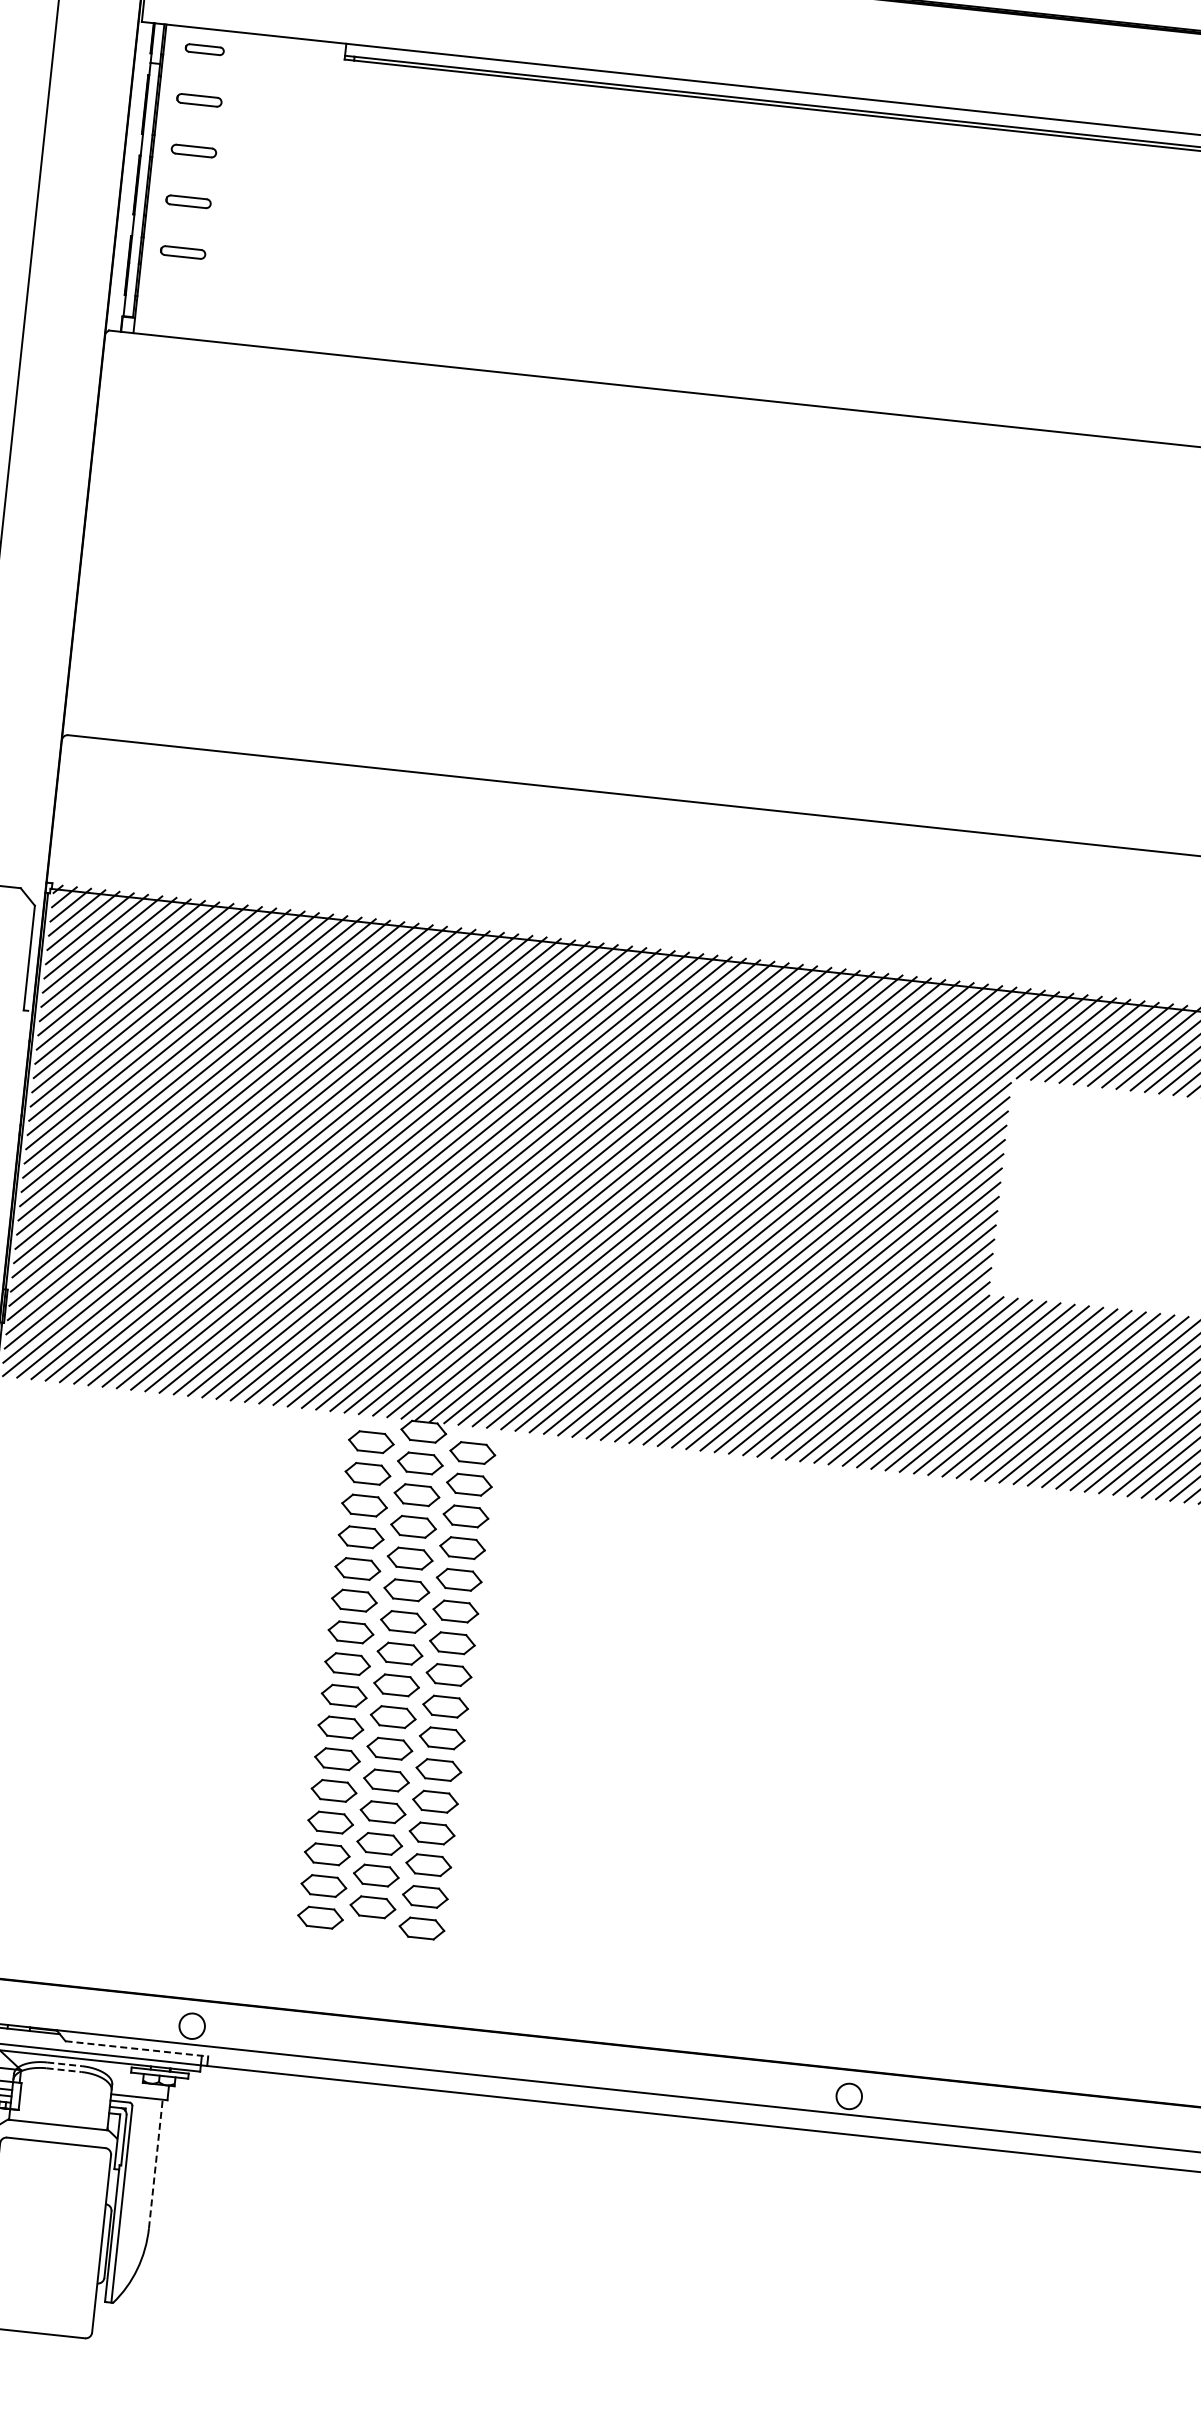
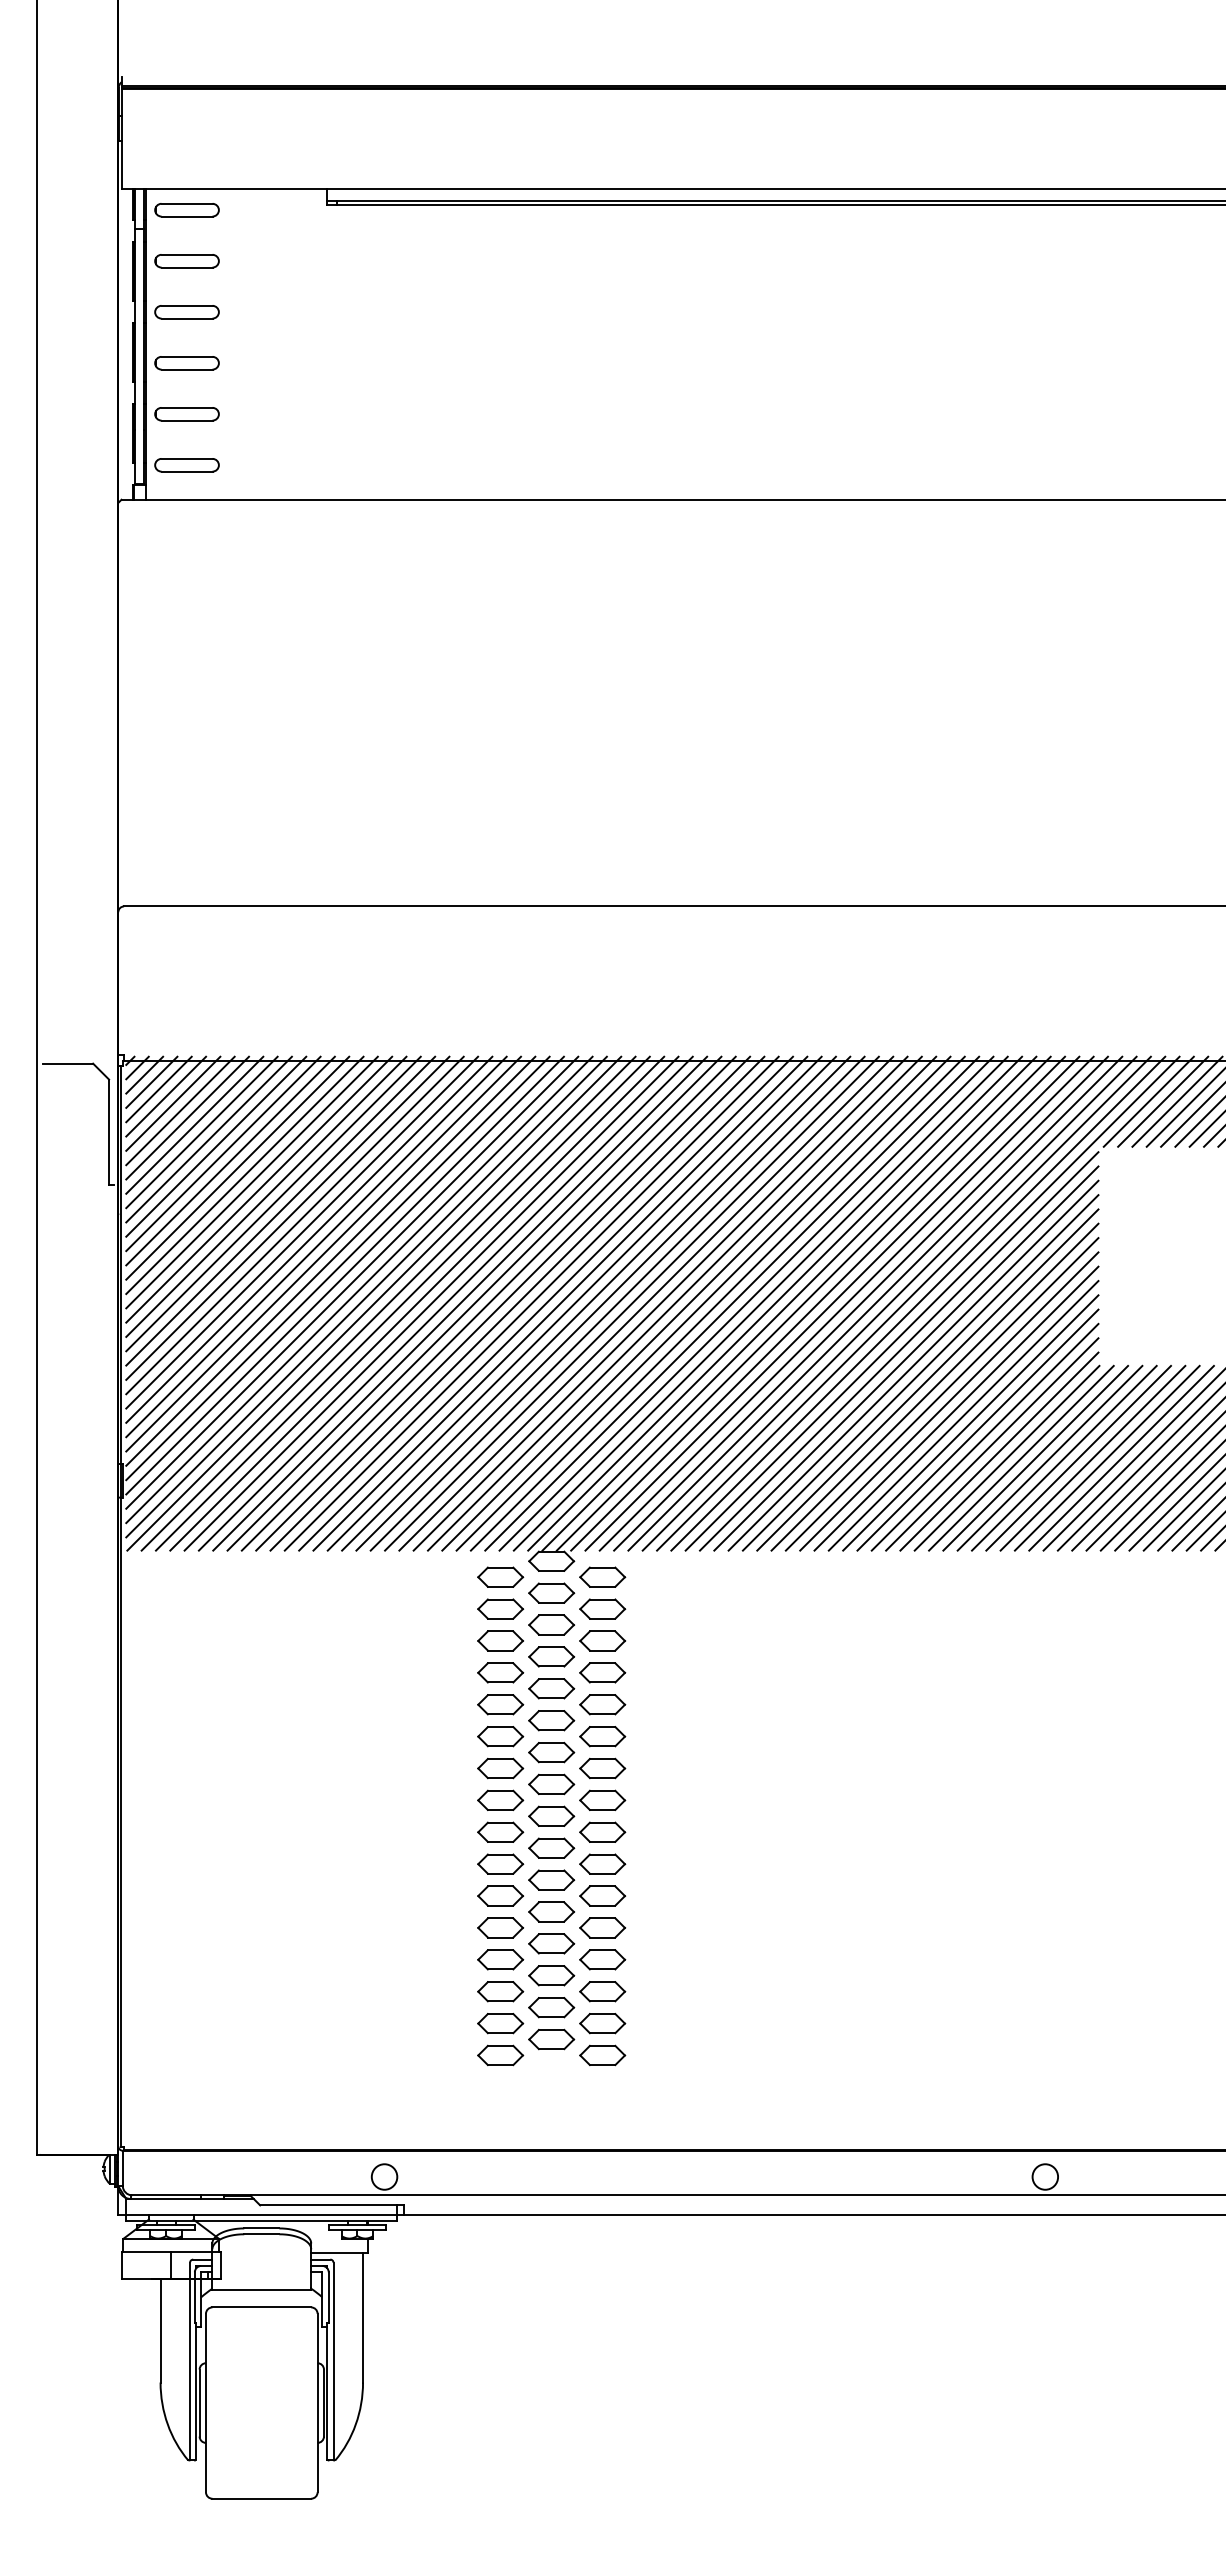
part: (204, 49) -> (186, 210), size x1.67
part: (198, 100) -> (186, 261), size x1.43
part: (193, 151) -> (186, 312), size x1.43
part: (187, 201) -> (186, 363), size x1.43
part: (182, 252) -> (186, 414), size x1.43
part: (177, 303) -> (186, 465), added
line: (136, 2048) -> (331, 2205), dashed -> solid
line: (64, 2064) -> (261, 2228), dashed -> solid
line: (63, 2070) -> (261, 2234), dashed -> solid
line: (156, 2163) -> (363, 2317), dashed -> solid

